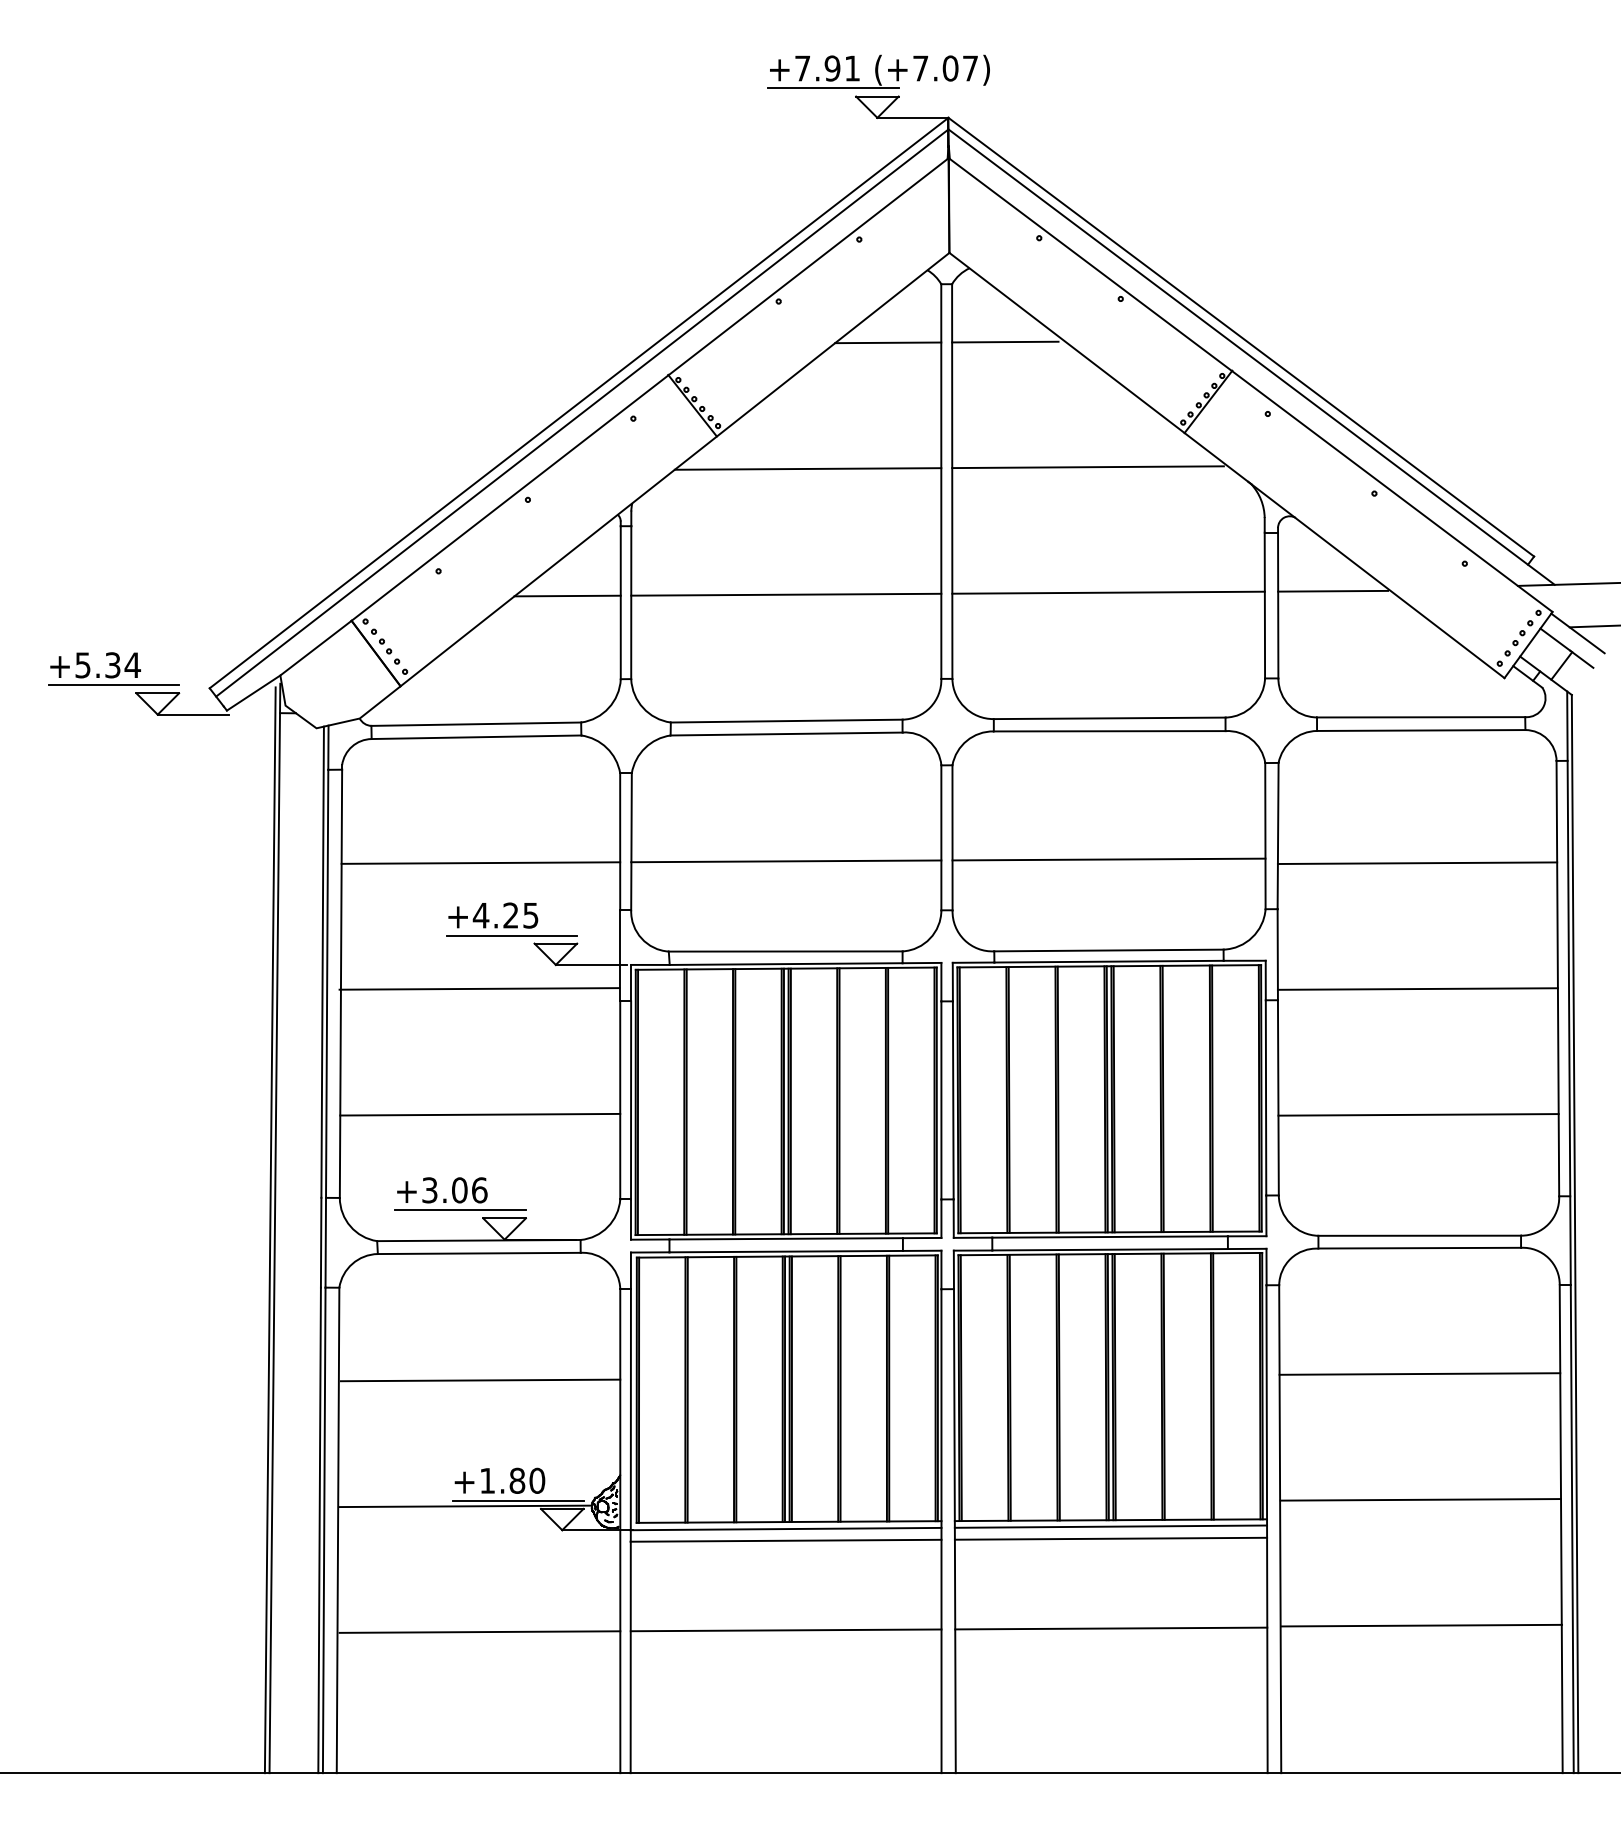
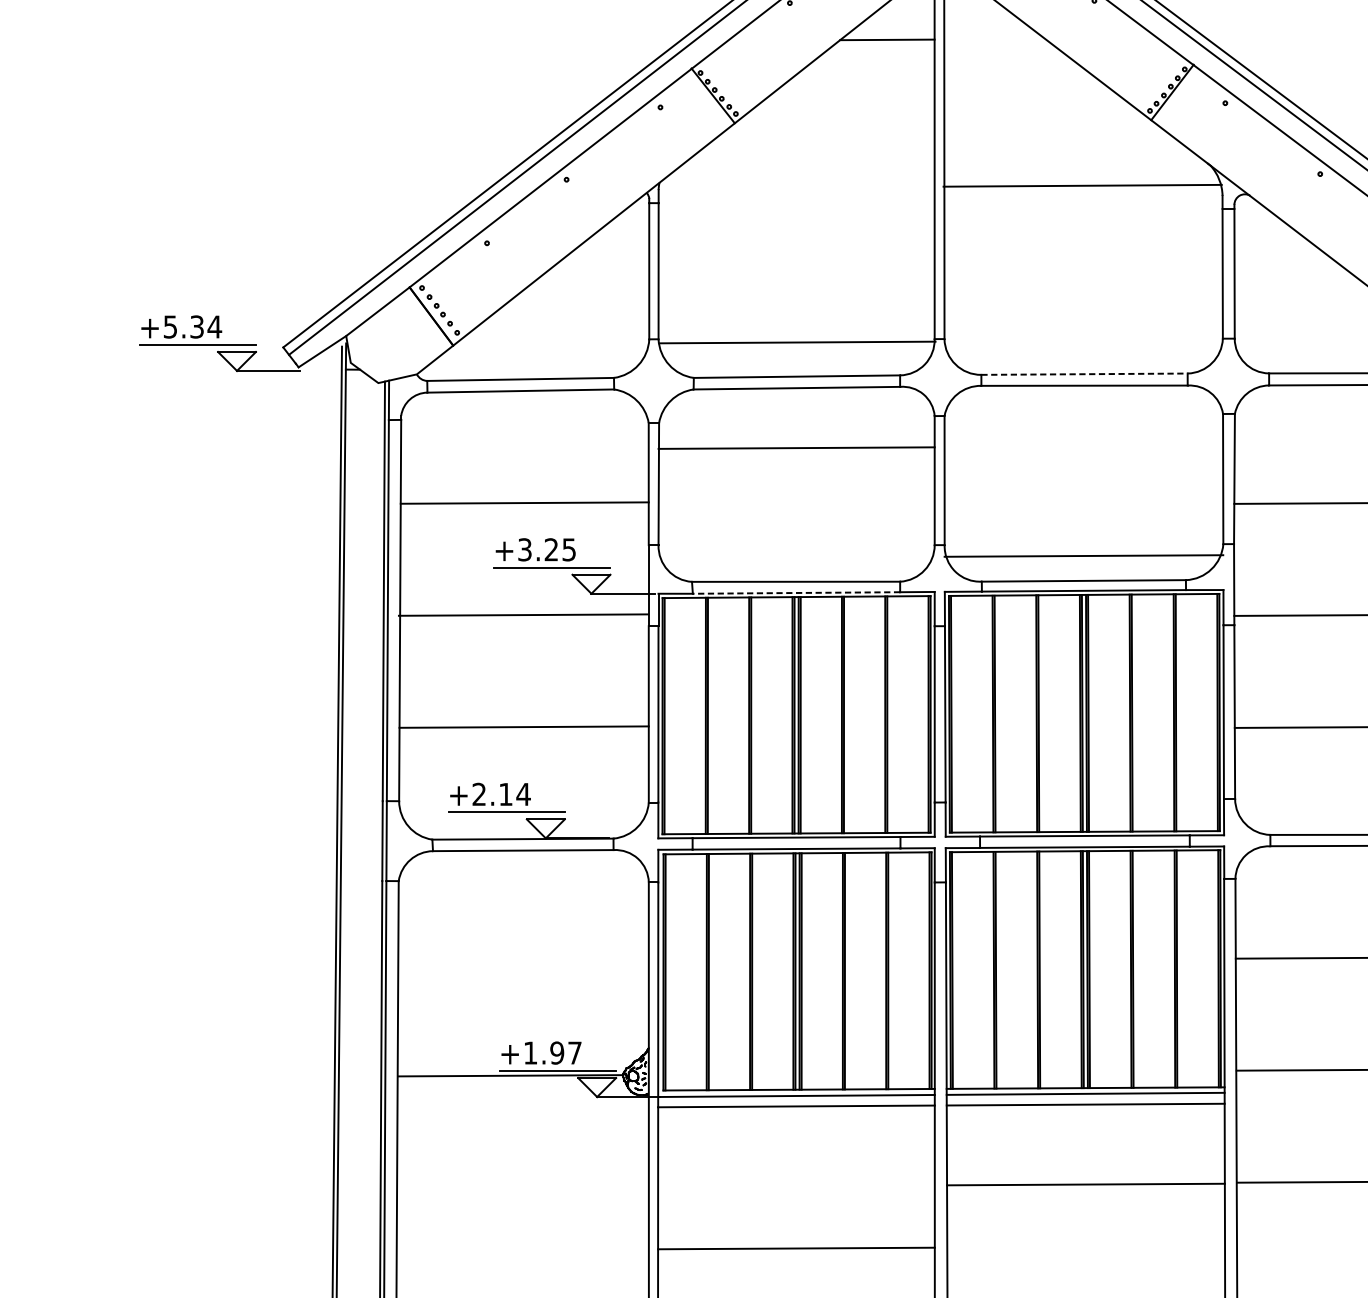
line: (1005, 341) -> (991, 38), removed
line: (1087, 467) -> (1064, 150), removed
line: (807, 468) -> (815, 151), removed
line: (1333, 590) -> (1283, 260), removed
line: (1108, 592) -> (1082, 185), moved
line: (786, 594) -> (797, 342), moved
line: (567, 595) -> (601, 264), removed
line: (1109, 718) -> (1084, 374), solid -> dashed
line: (1108, 859) -> (1083, 555), moved
line: (786, 861) -> (796, 448), moved
text: (480, 915) -> (524, 549), +4.25 -> +3.25
line: (785, 964) -> (795, 593), solid -> dashed
text: (454, 1190) -> (501, 794), +3.06 -> +2.14
line: (480, 1380) -> (524, 963), removed
text: (527, 1480) -> (566, 1052), +1.80 -> +1.97
line: (785, 1630) -> (795, 1248), moved
line: (479, 1631) -> (523, 1187), removed

